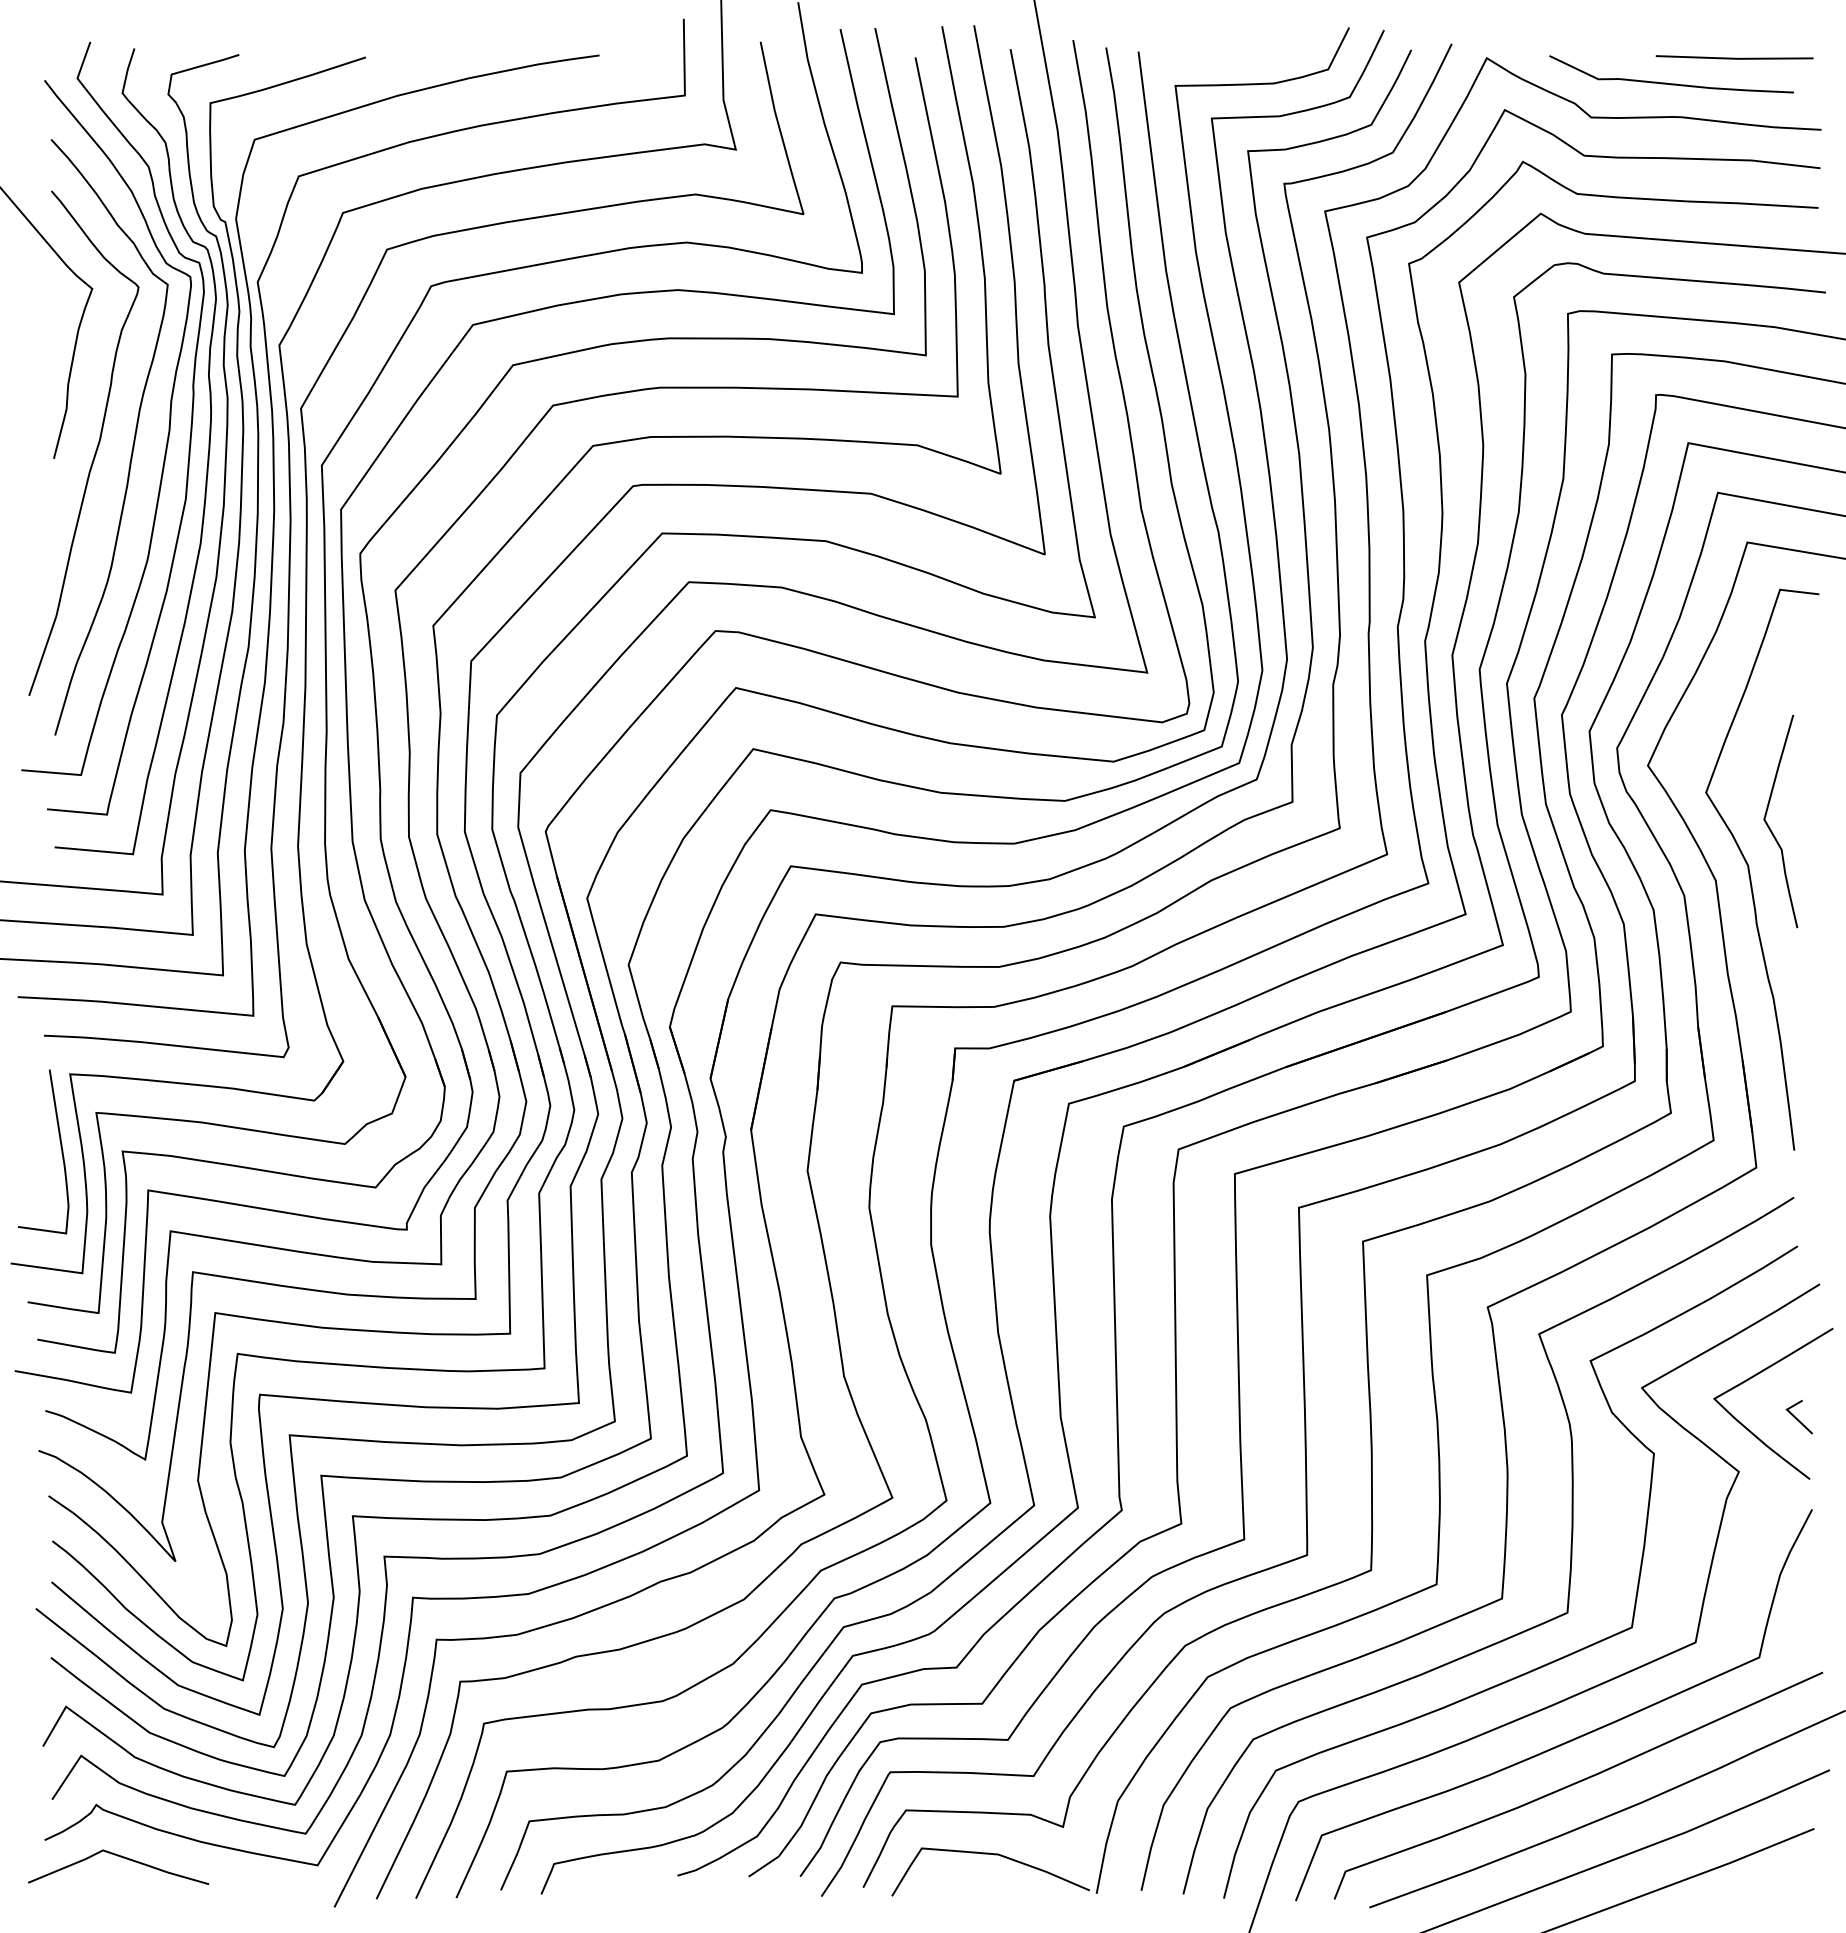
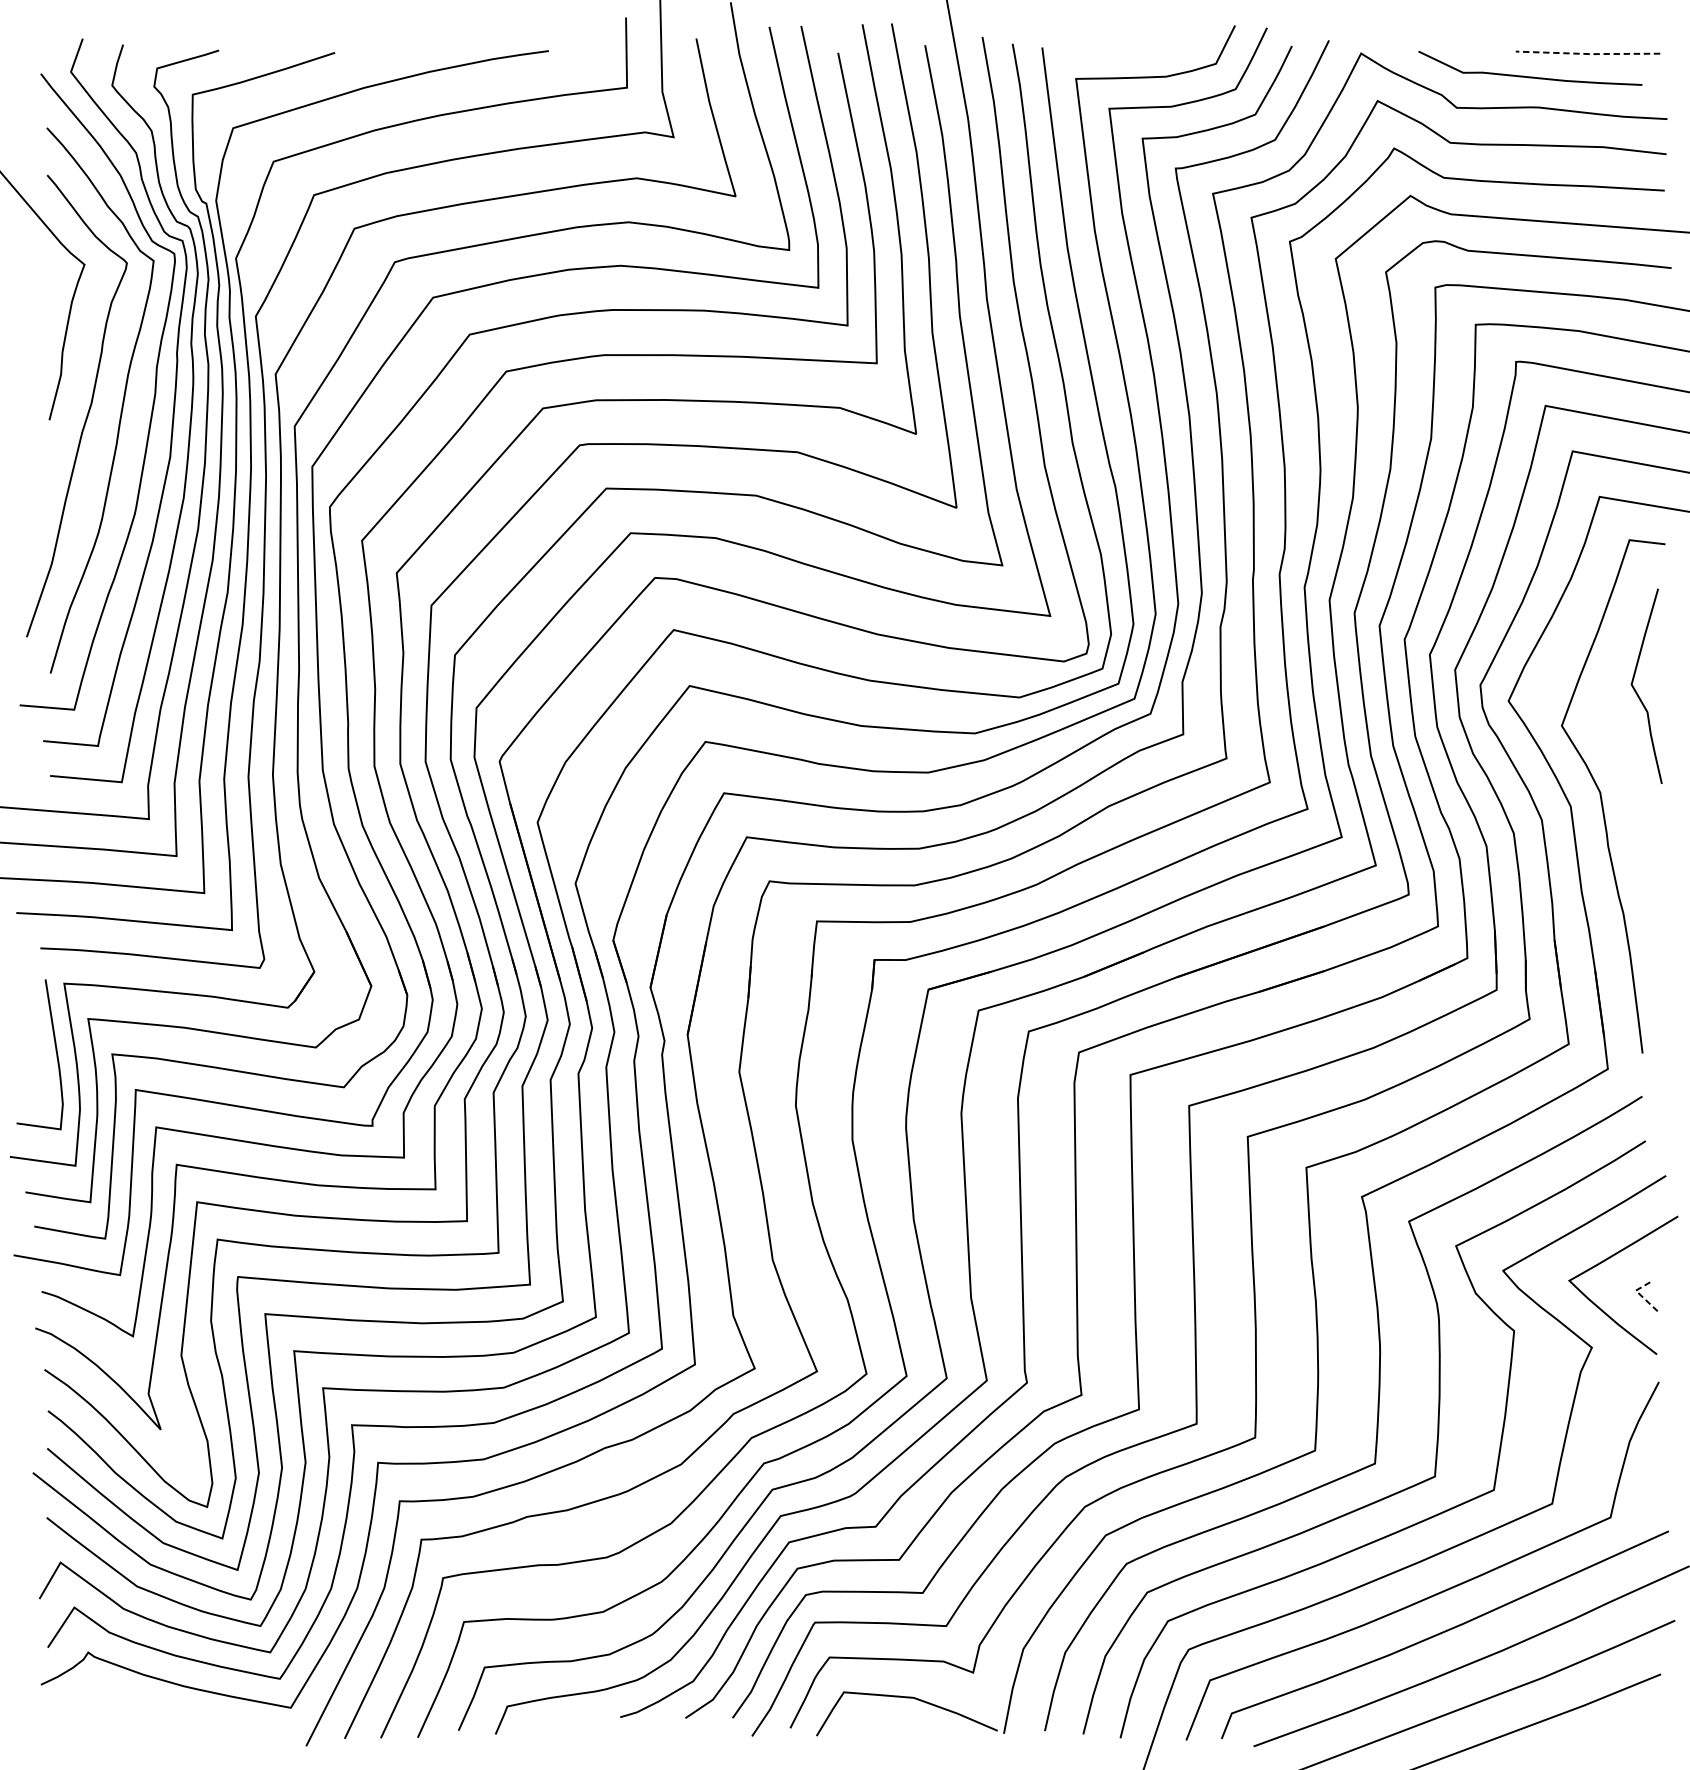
line: (1734, 58) -> (1587, 53), solid -> dashed
curve: (1771, 829) -> (1638, 693), moved
line: (1792, 1415) -> (1640, 1296), solid -> dashed
curve: (120, 1857) -> (110, 1700), removed

